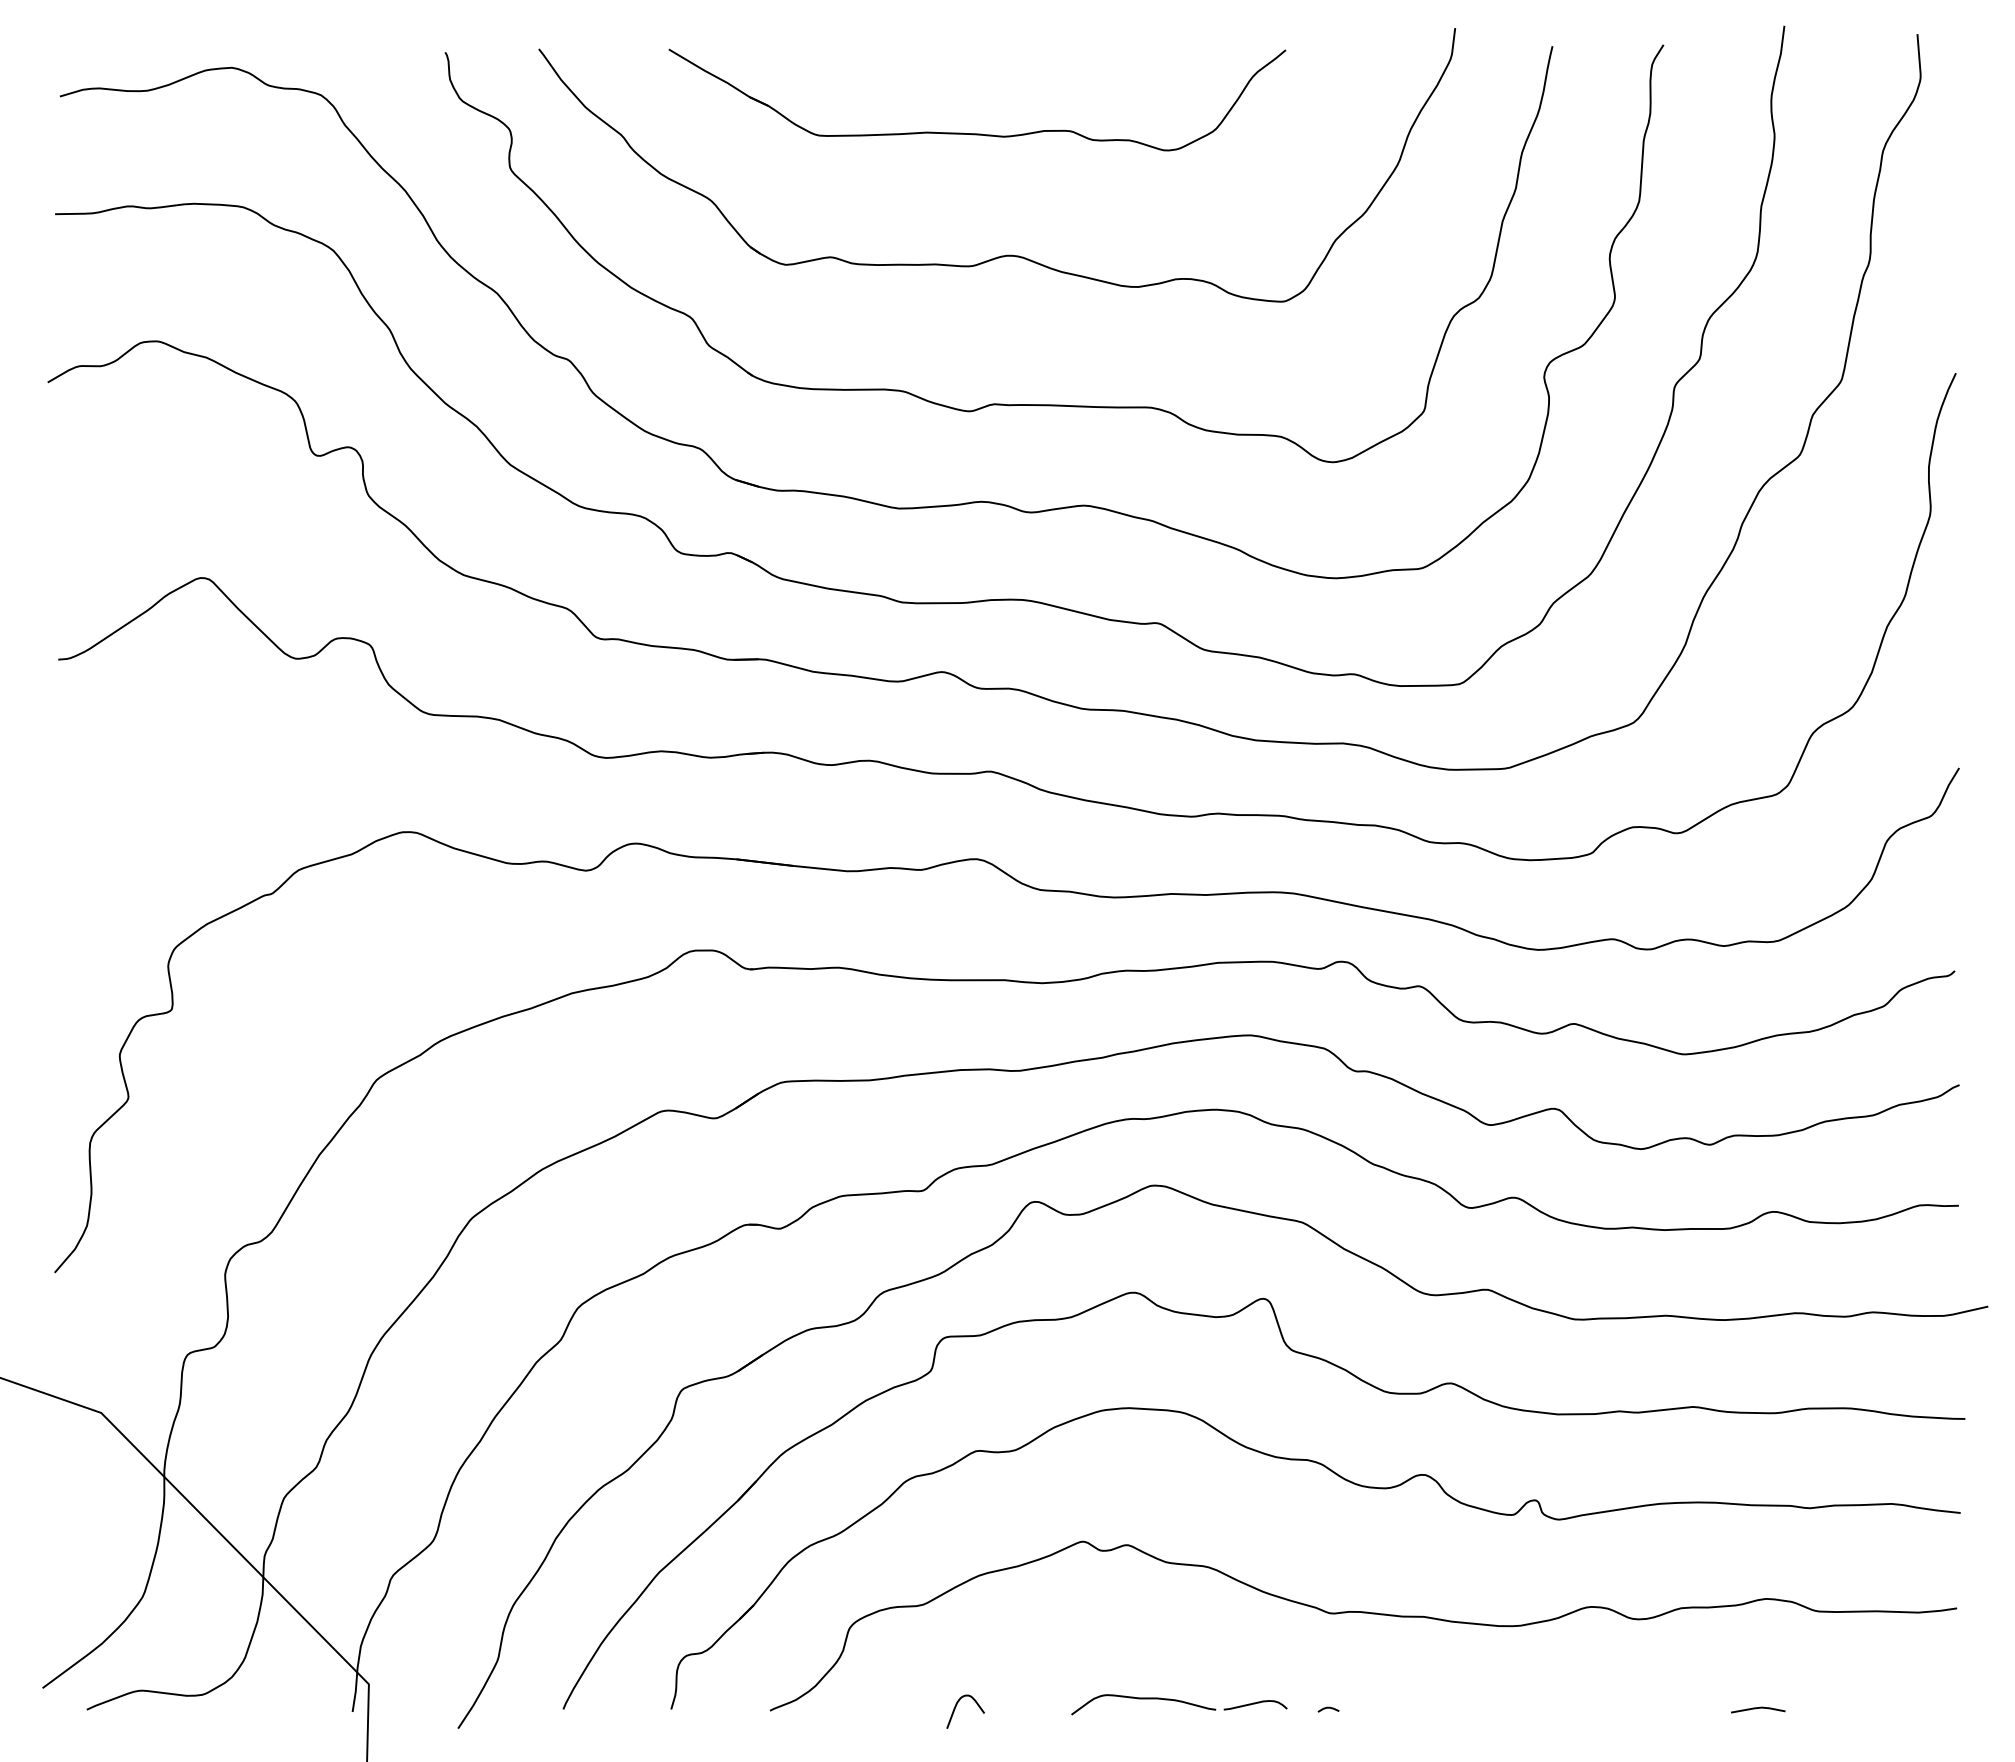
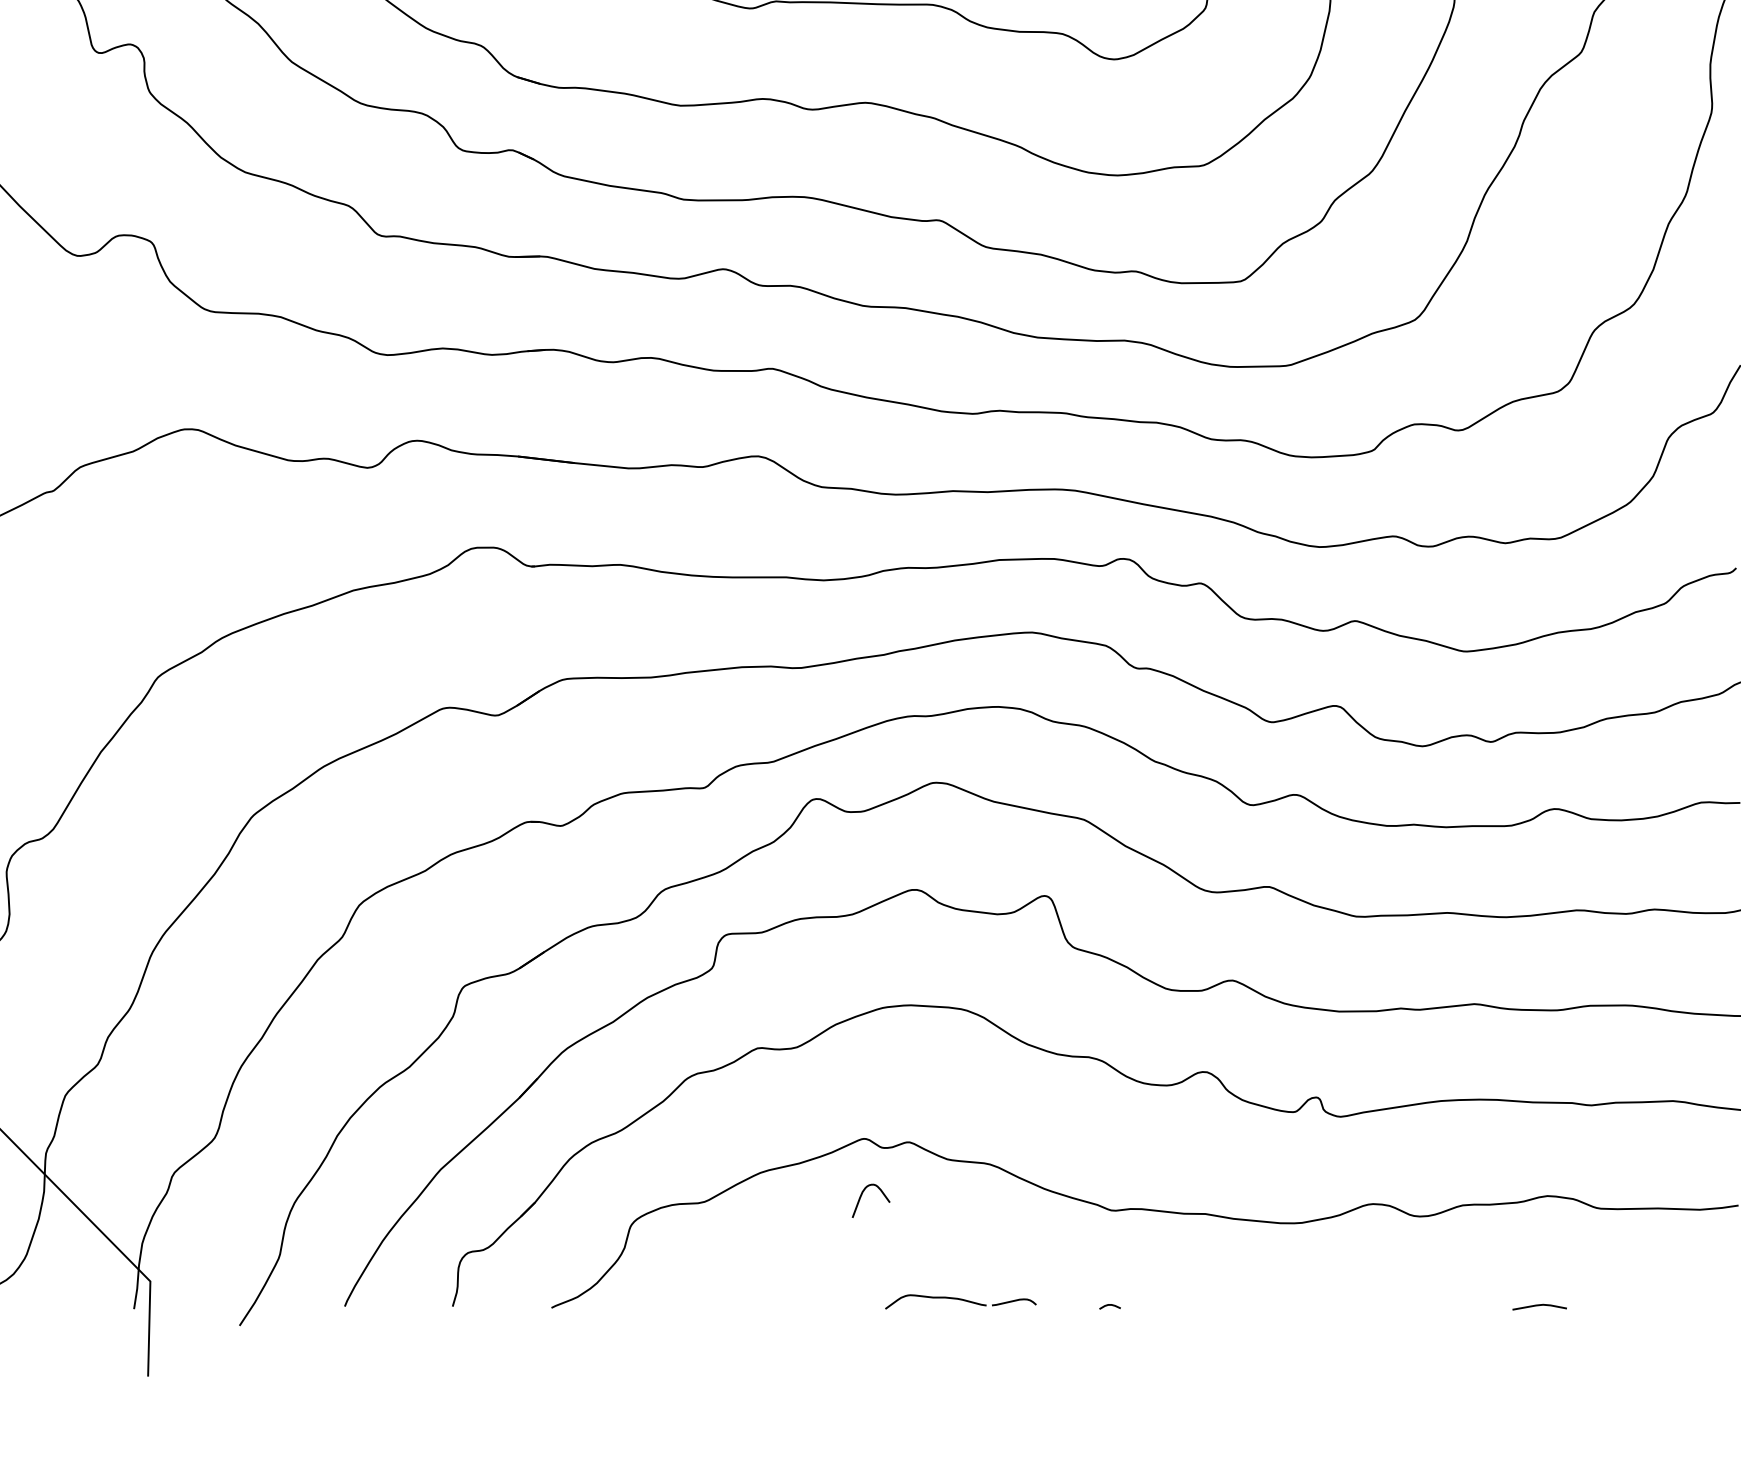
part: (1179, 1704) -> (960, 1301), size x0.7
curve: (956, 1707) -> (861, 1196), moved

